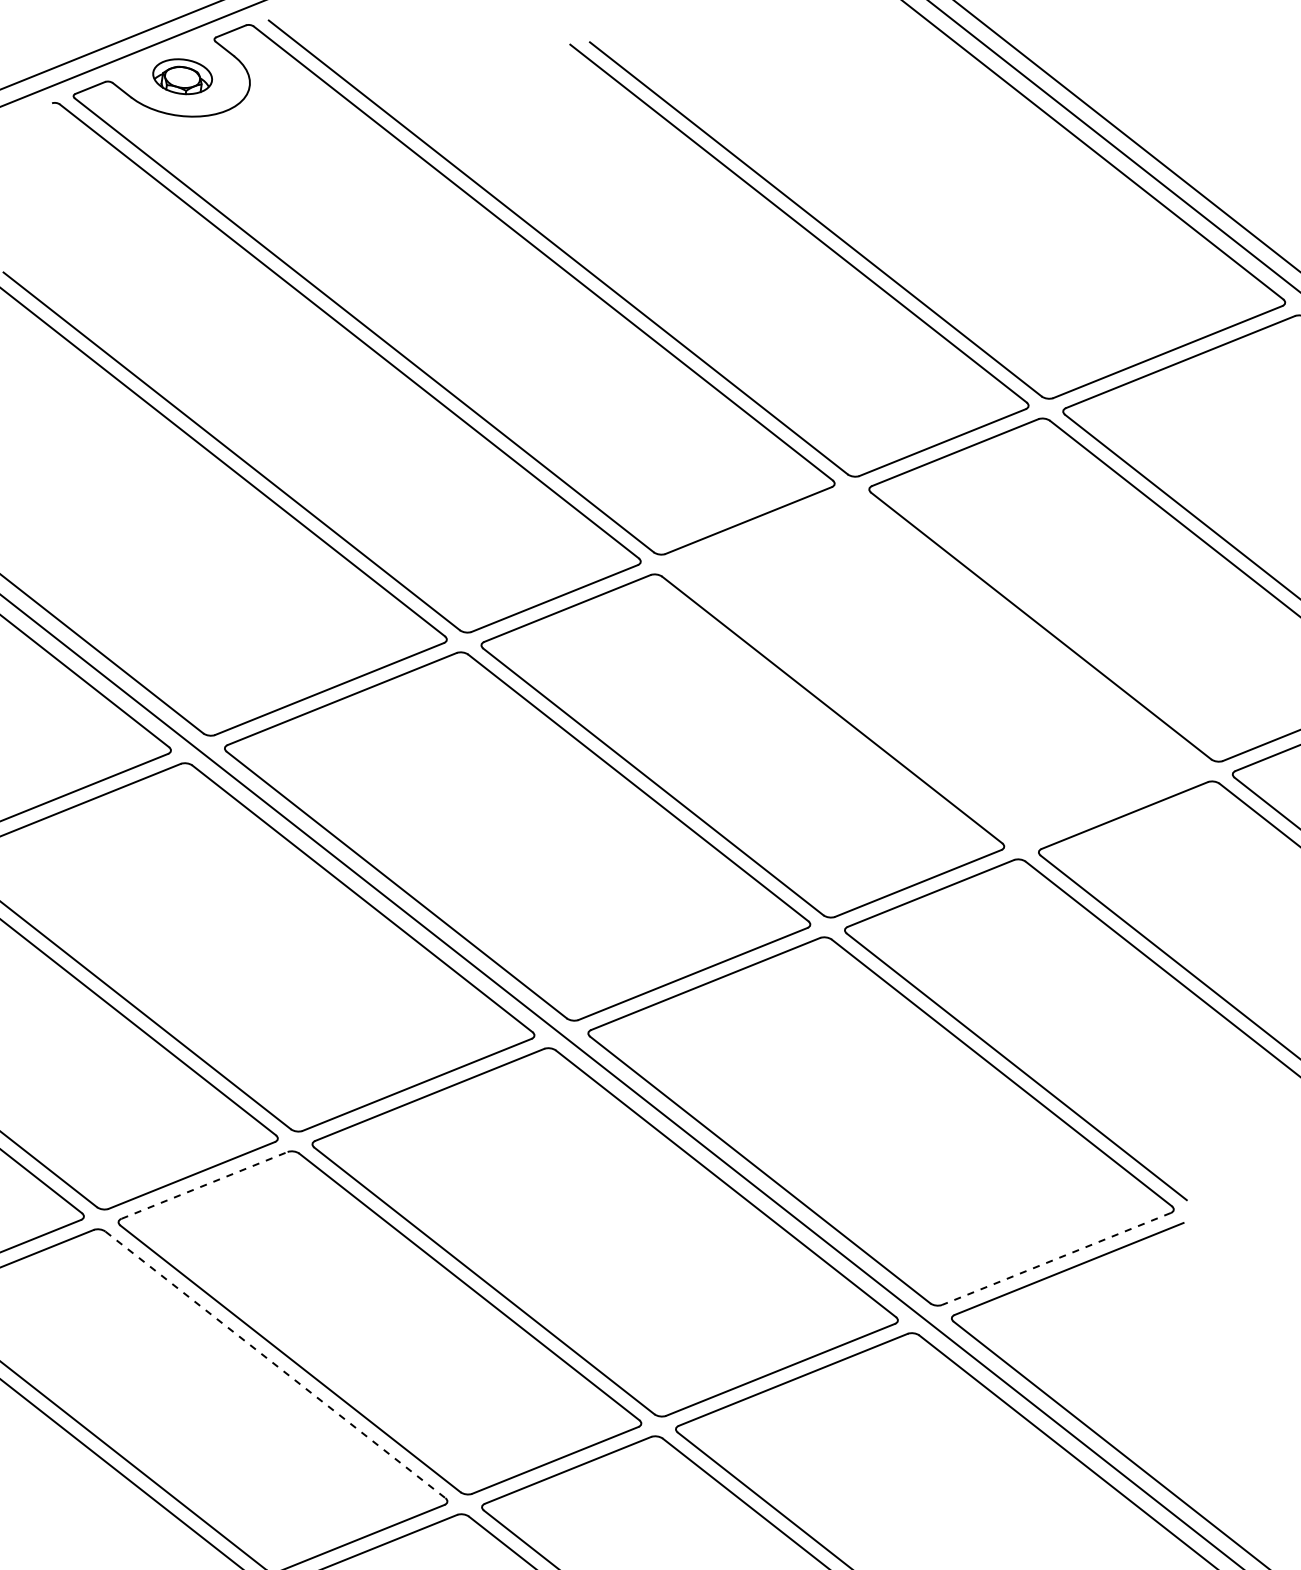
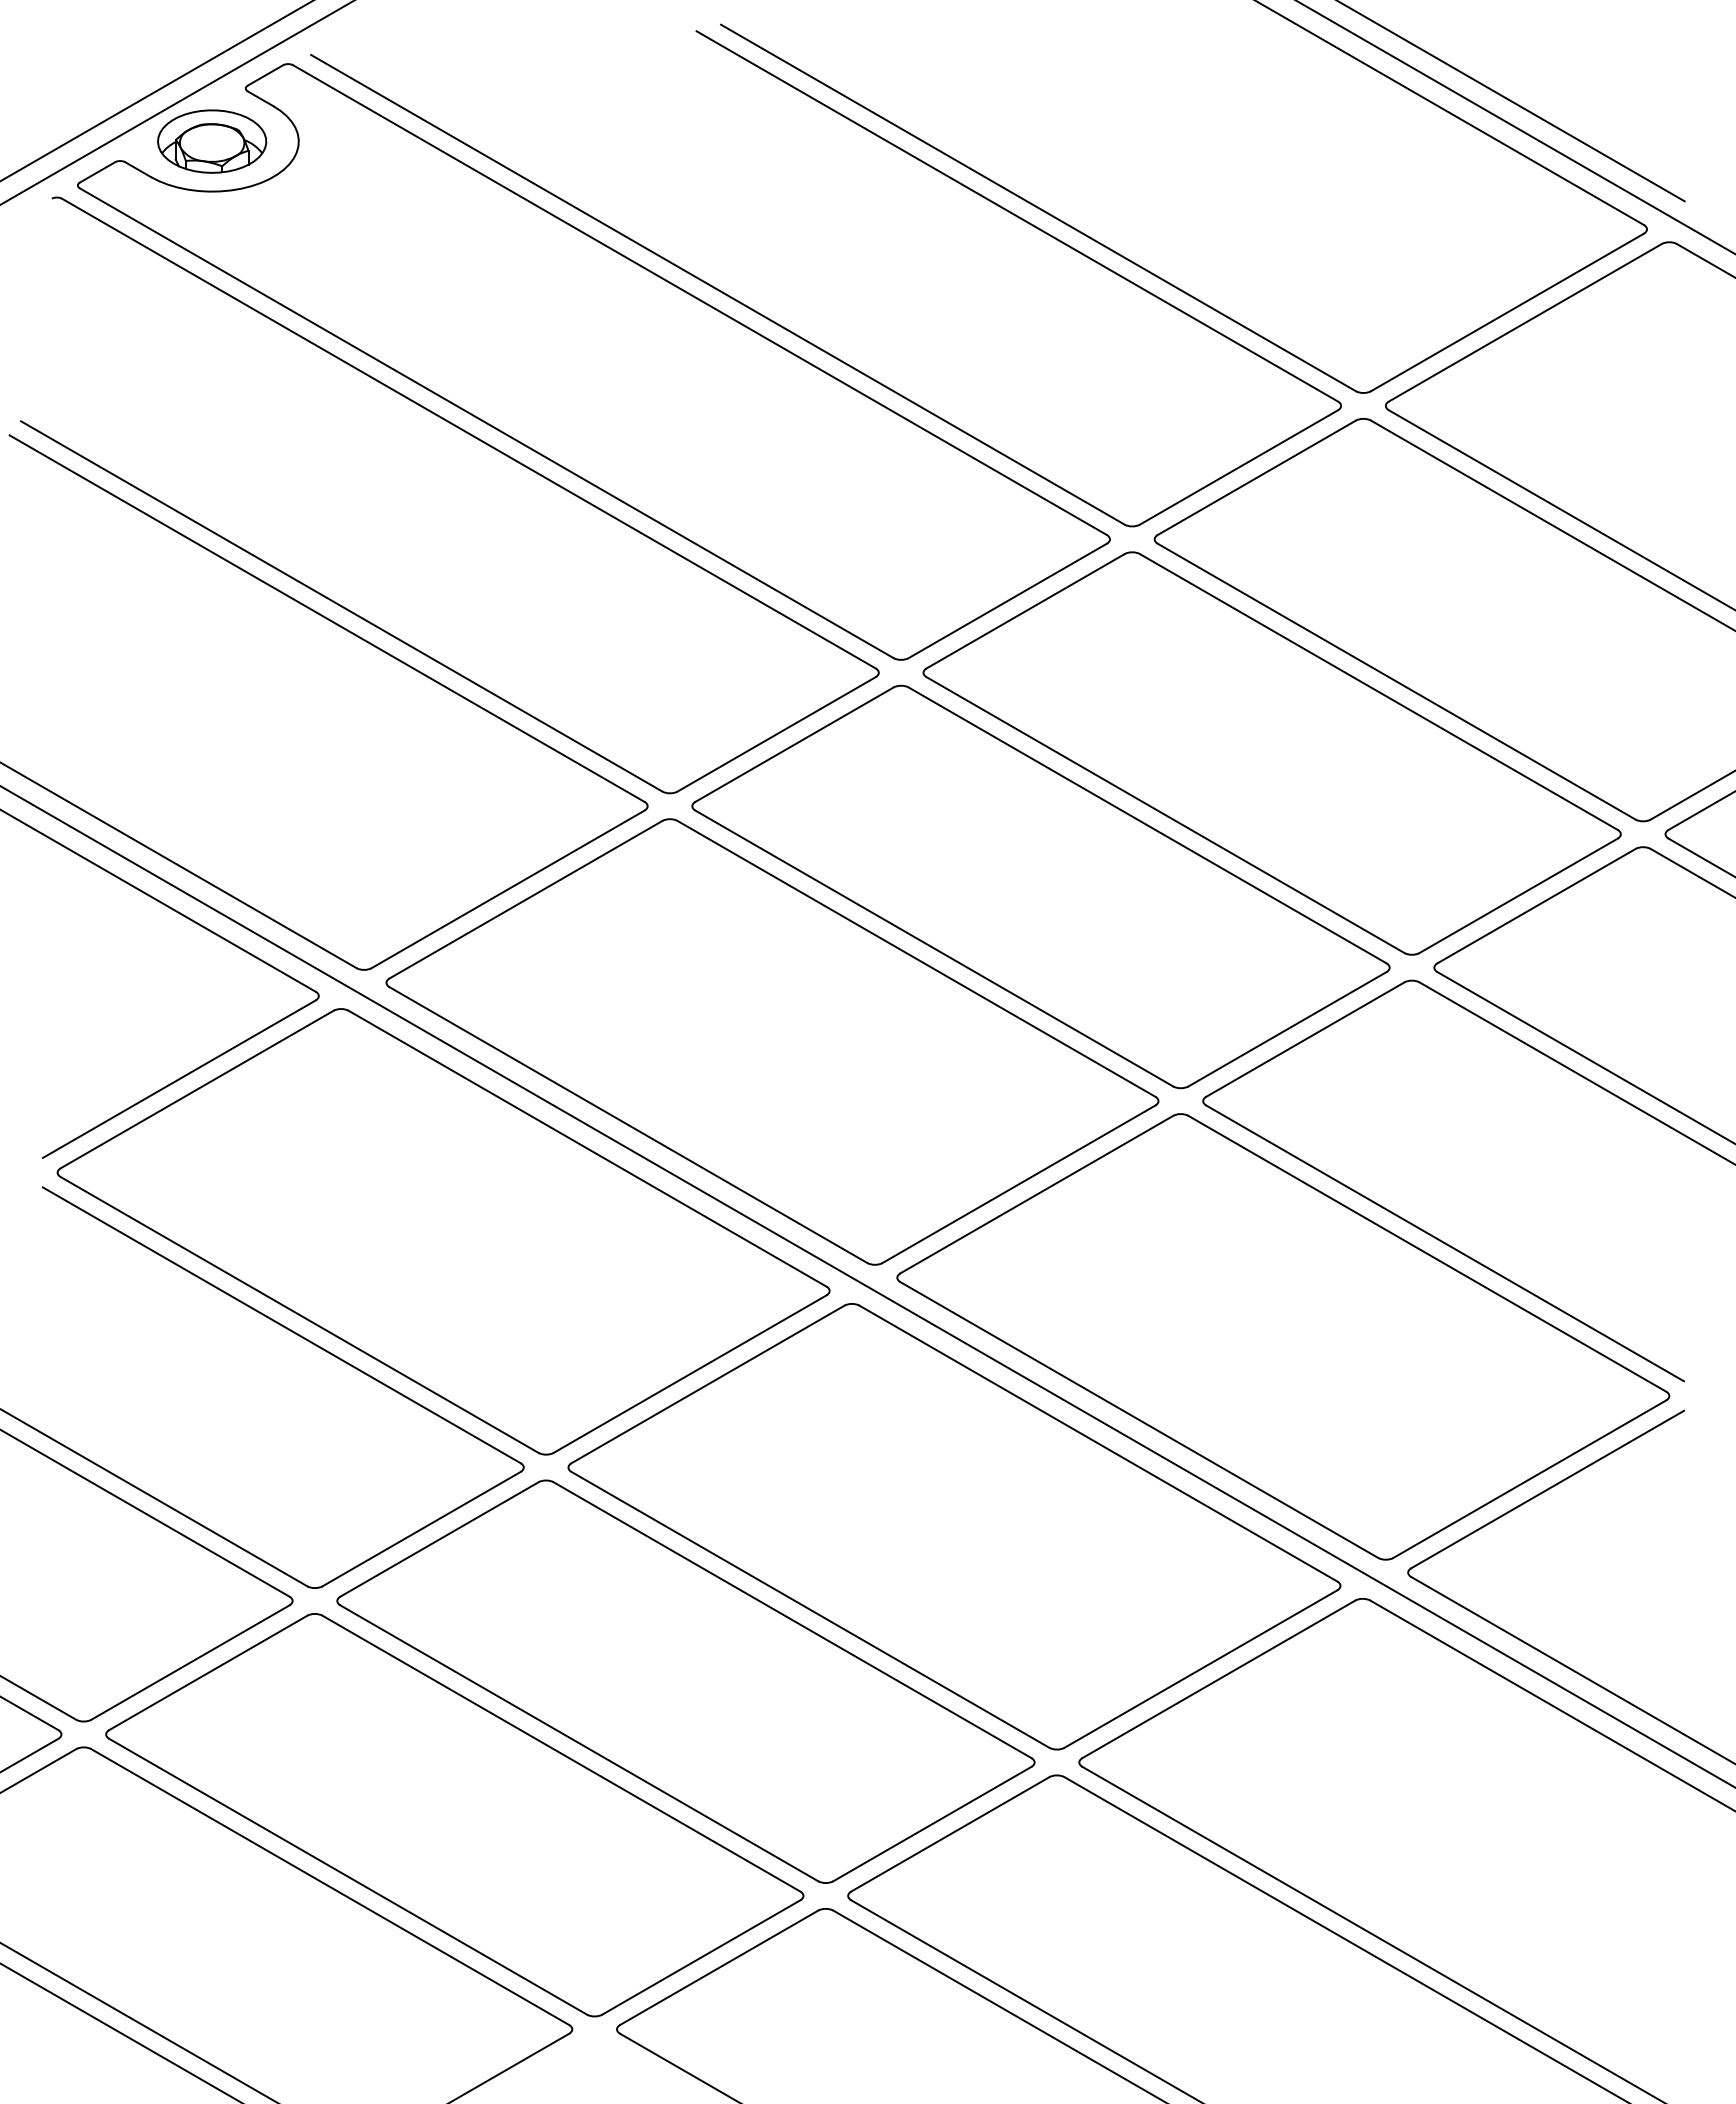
part: (182, 76) -> (212, 141), size x1.43
part: (936, 667) -> (1271, 753), added
line: (204, 1185) -> (439, 1539), dashed -> solid
line: (1056, 1259) -> (1529, 1479), dashed -> solid
line: (275, 1364) -> (561, 1753), dashed -> solid

